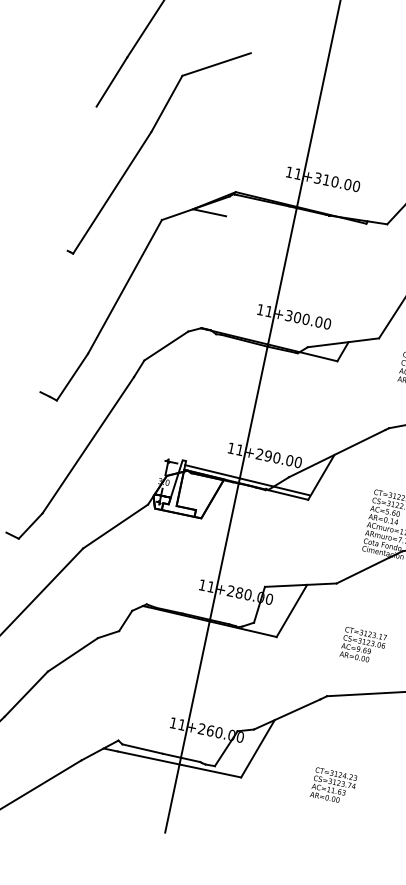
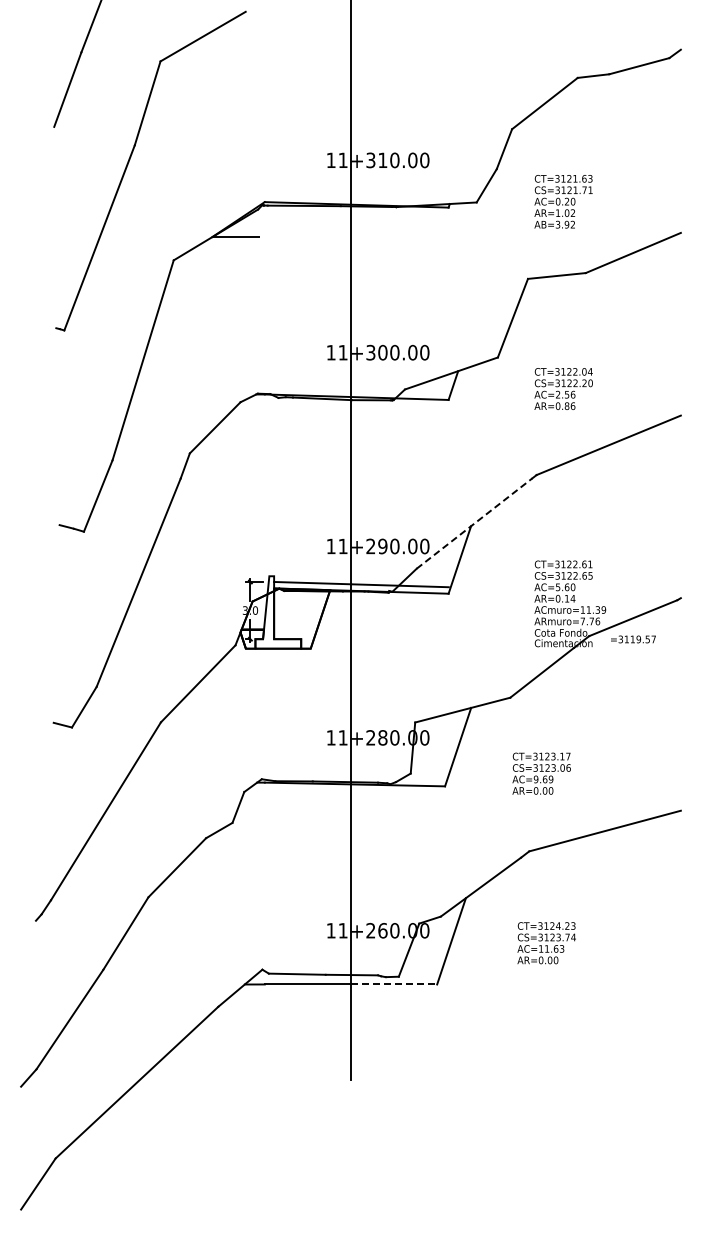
line: (337, 453) -> (474, 523), solid -> dashed
text: (363, 645) -> (541, 773), moved
line: (210, 771) -> (394, 984), solid -> dashed
text: (333, 786) -> (546, 943), moved

